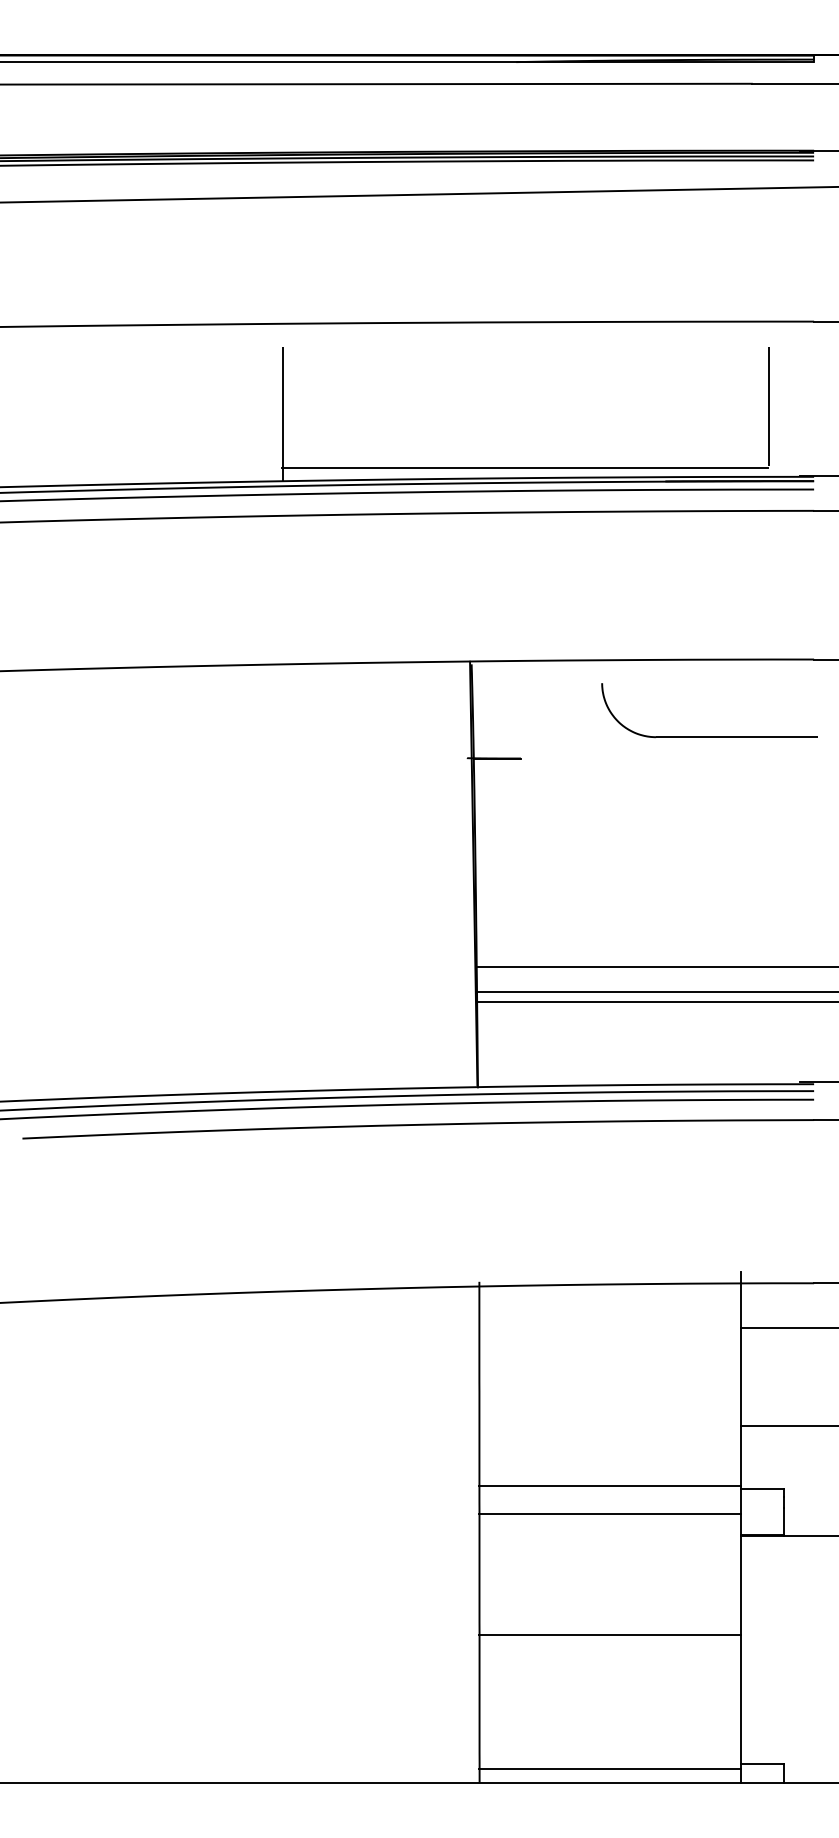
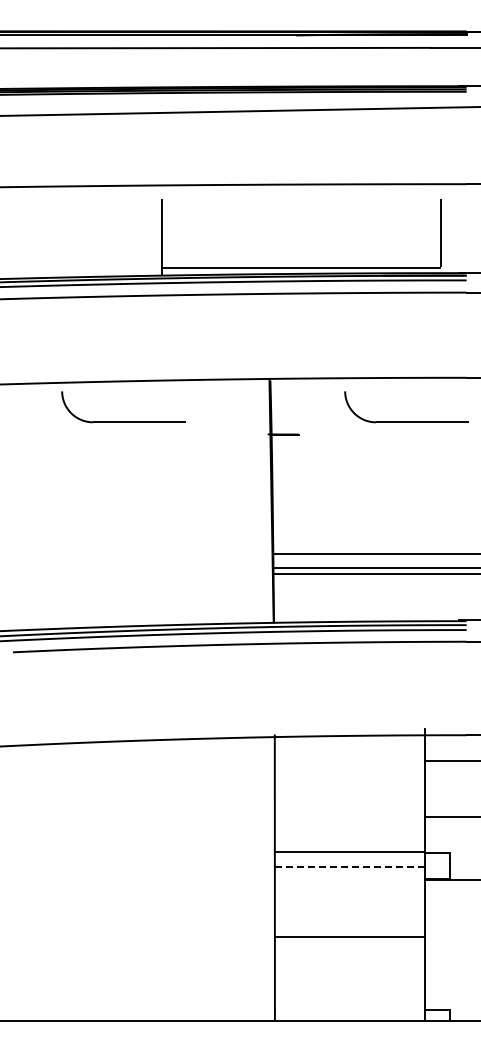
part: (215, 735) -> (123, 421), added
line: (609, 1514) -> (349, 867), solid -> dashed
line: (609, 1768) -> (349, 1013), removed

